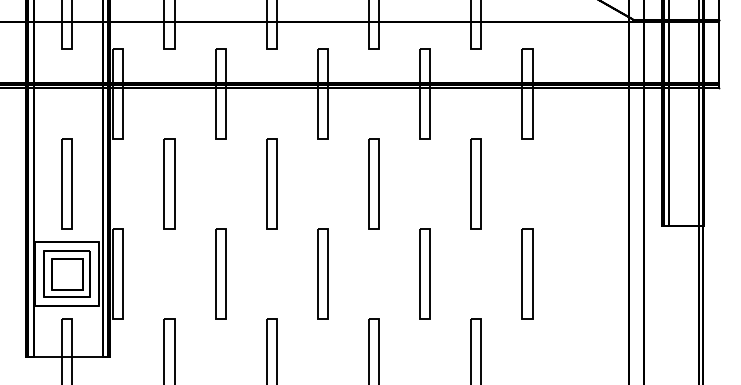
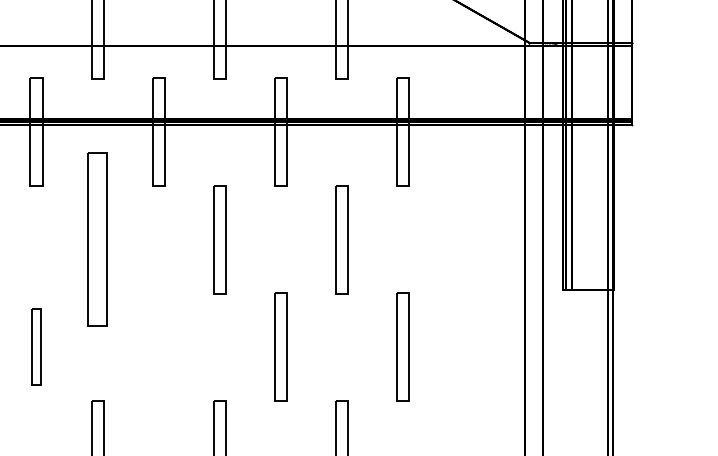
part: (271, 183) -> (97, 238), size x1.6
part: (220, 273) -> (36, 346), size x0.7
part: (322, 273) -> (158, 346), removed

